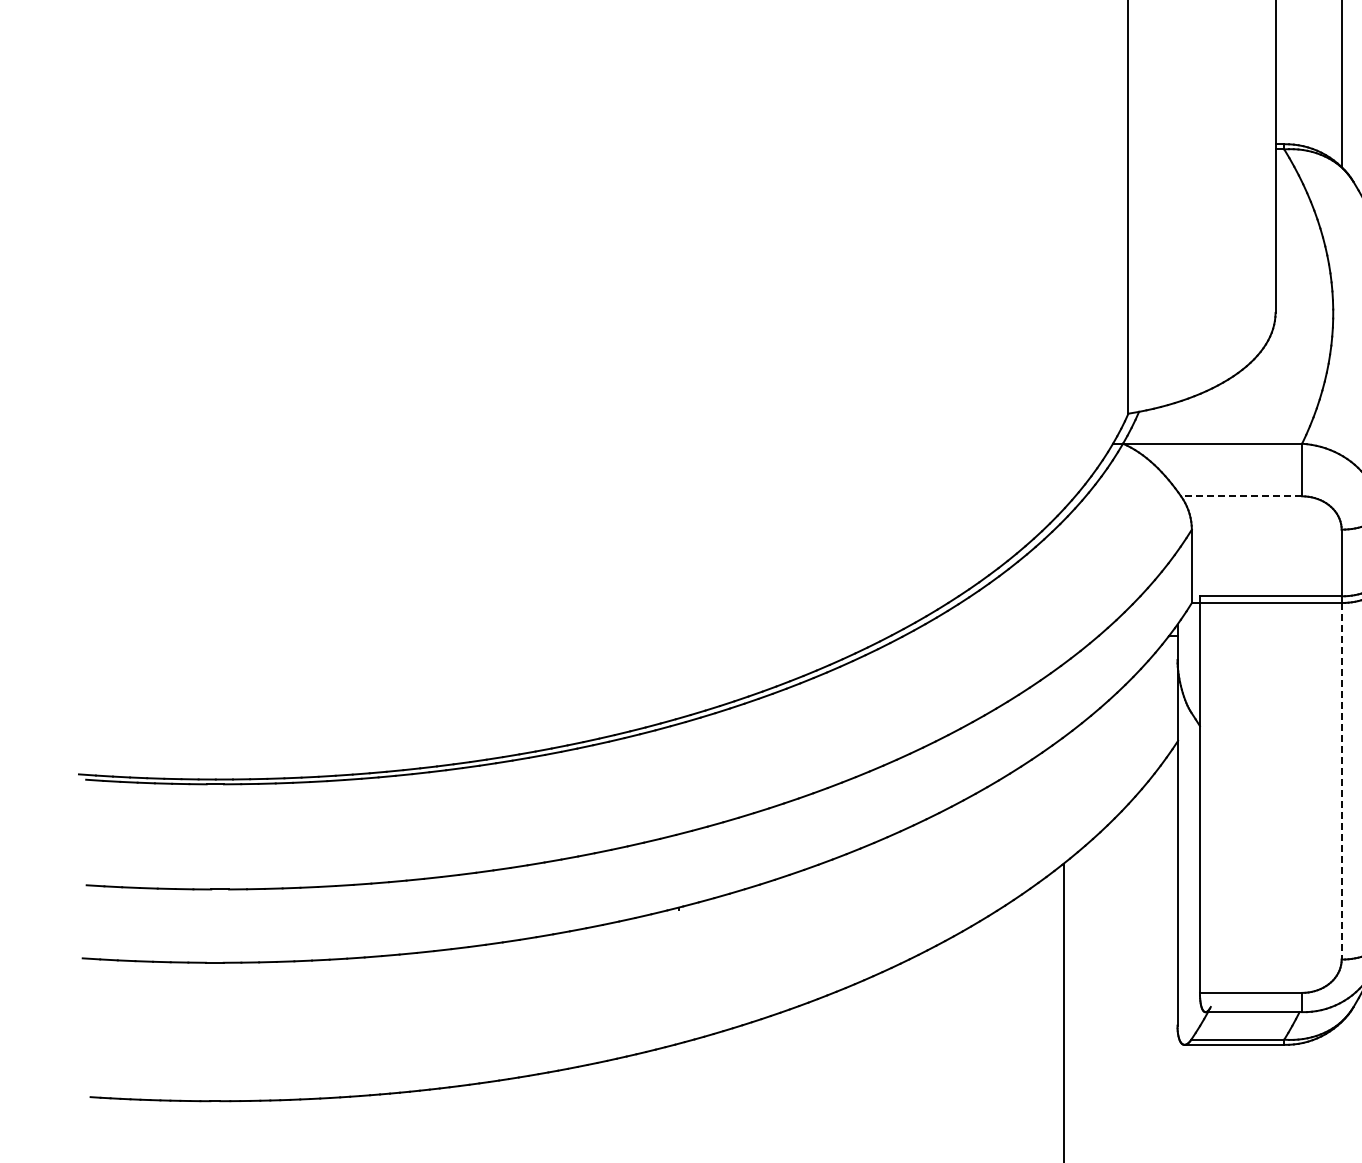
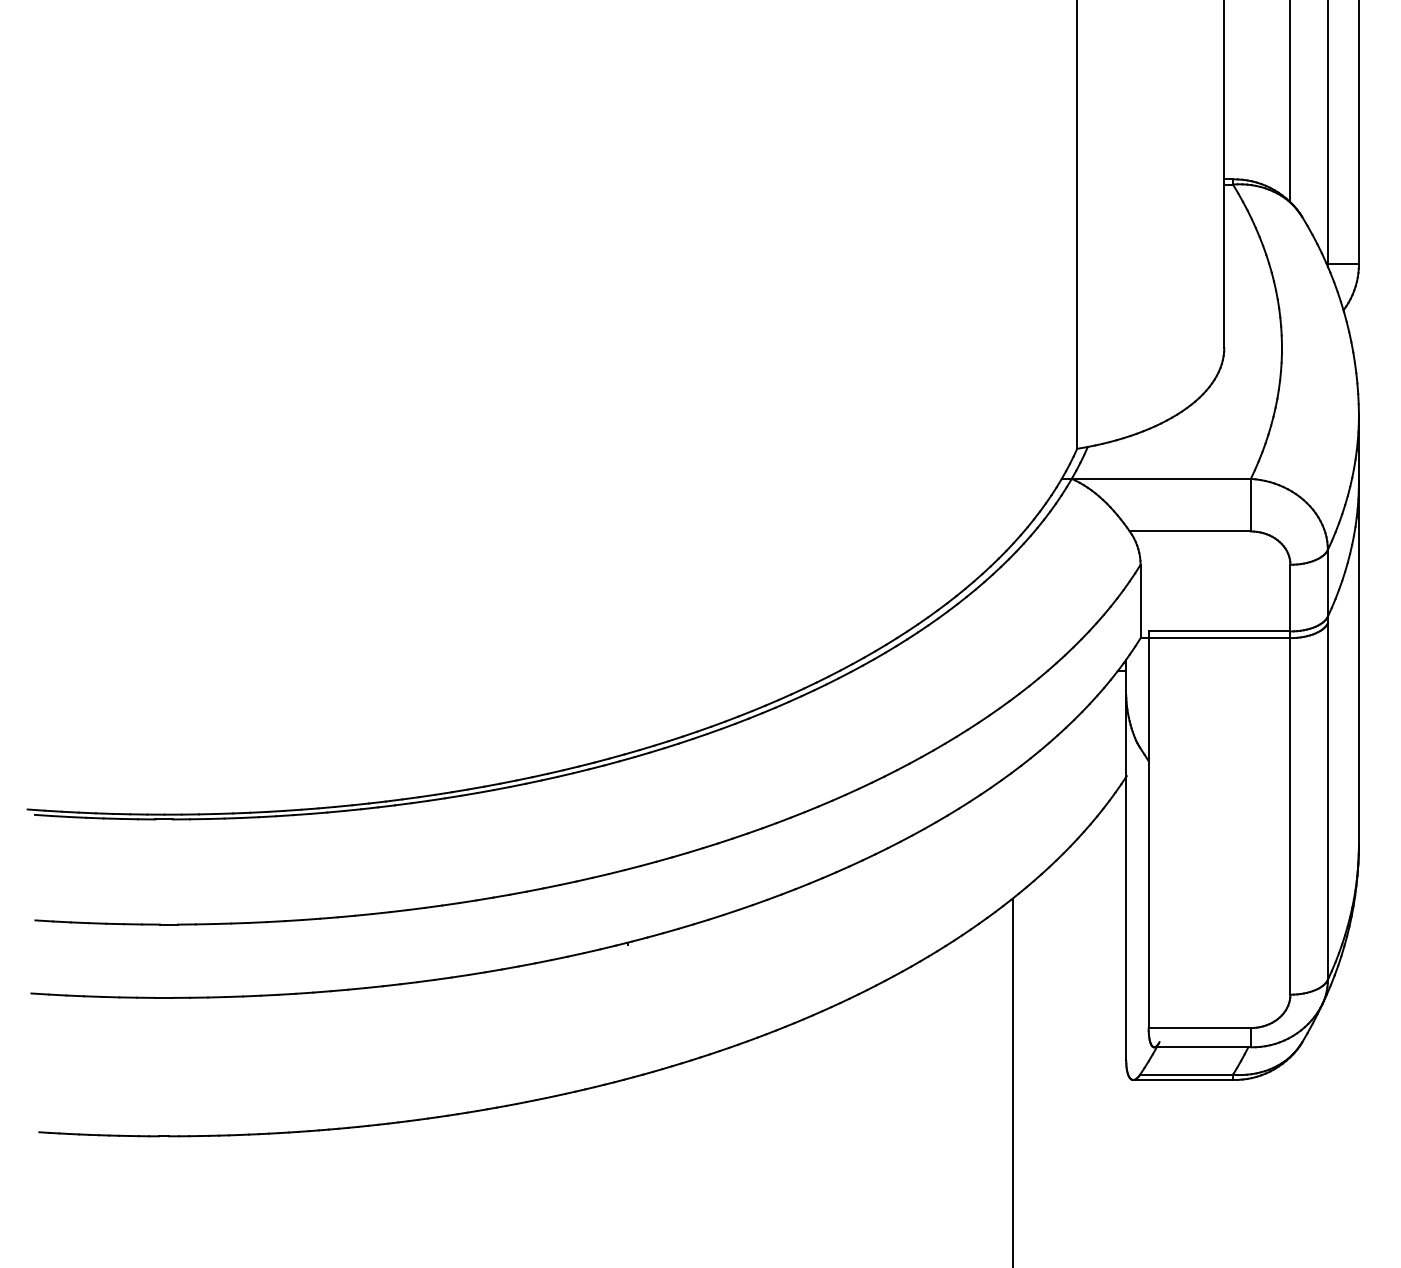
line: (1241, 496) -> (1190, 531), dashed -> solid
line: (1341, 781) -> (1290, 816), dashed -> solid

